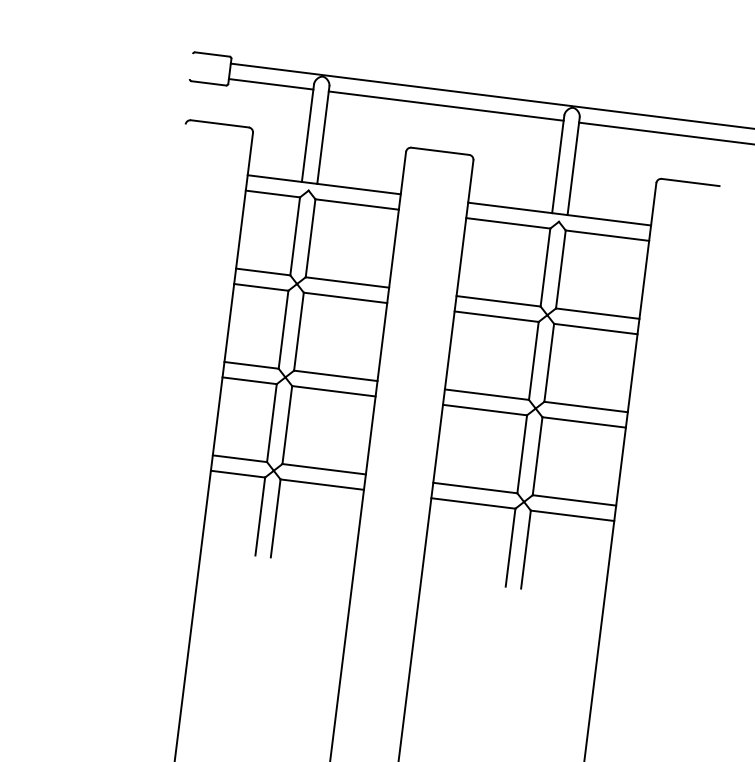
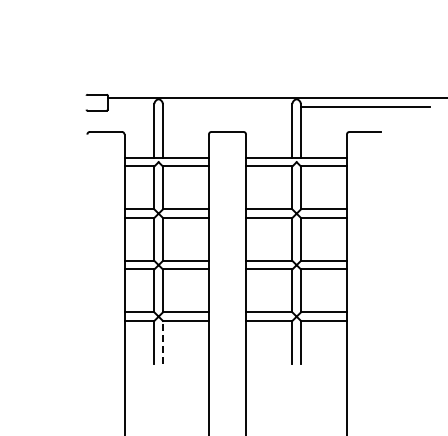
line: (270, 83) -> (130, 106), removed
line: (446, 105) -> (227, 106), removed
line: (275, 516) -> (162, 341), solid -> dashed

